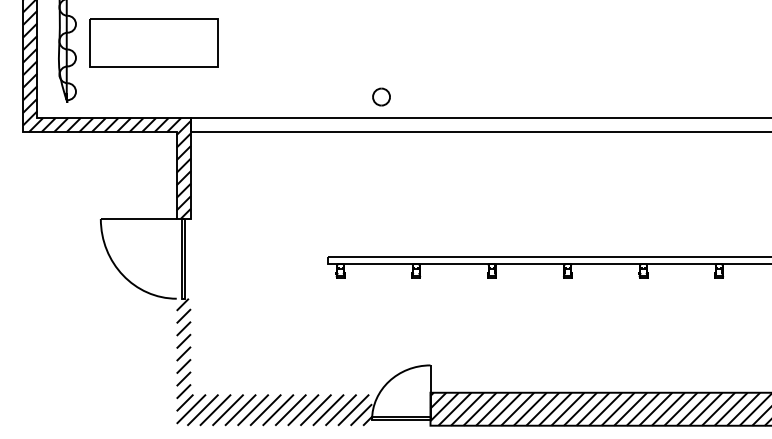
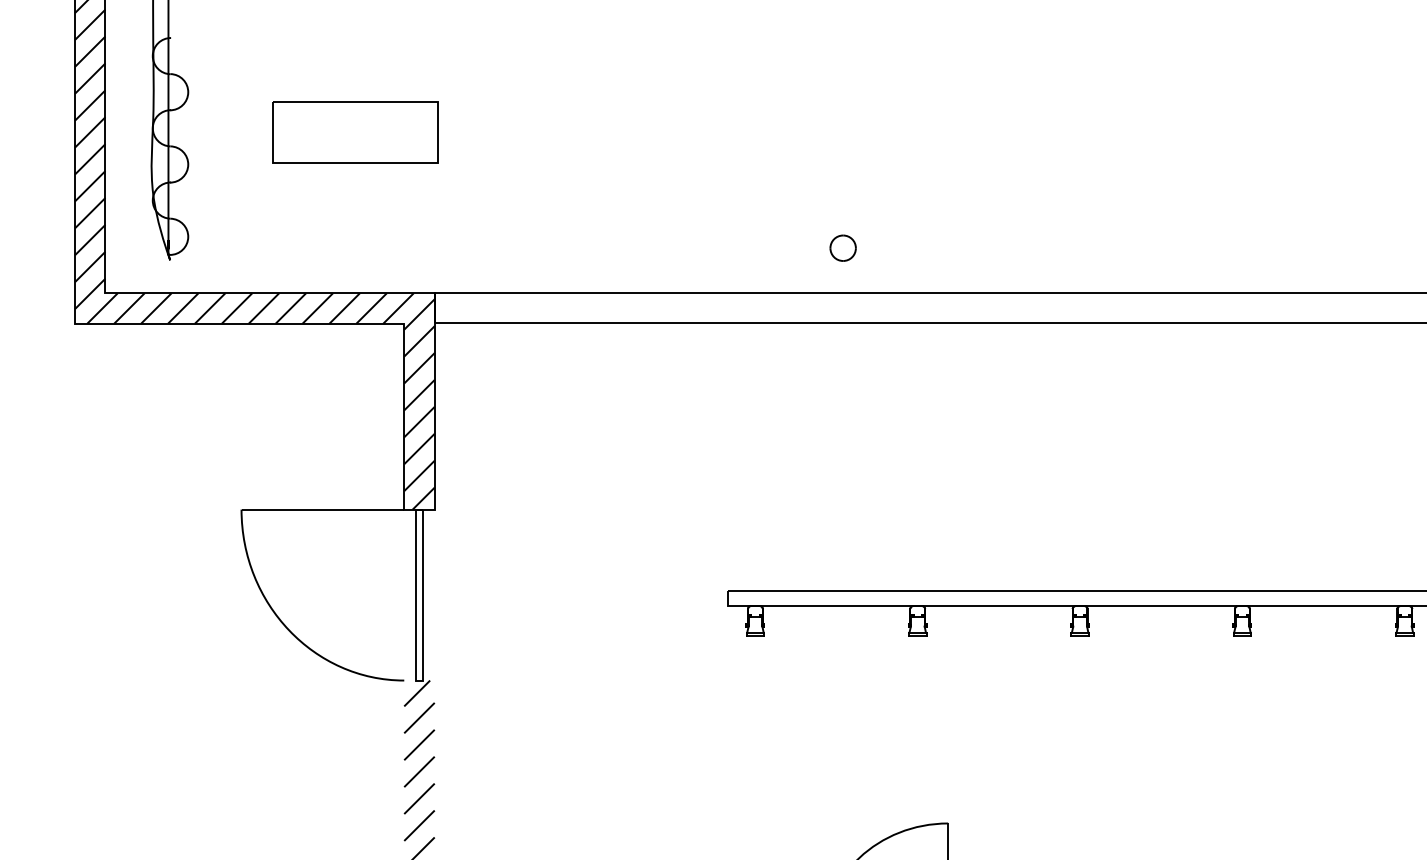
part: (153, 42) -> (354, 131), size x0.6
part: (381, 96) -> (843, 247), size x0.7

